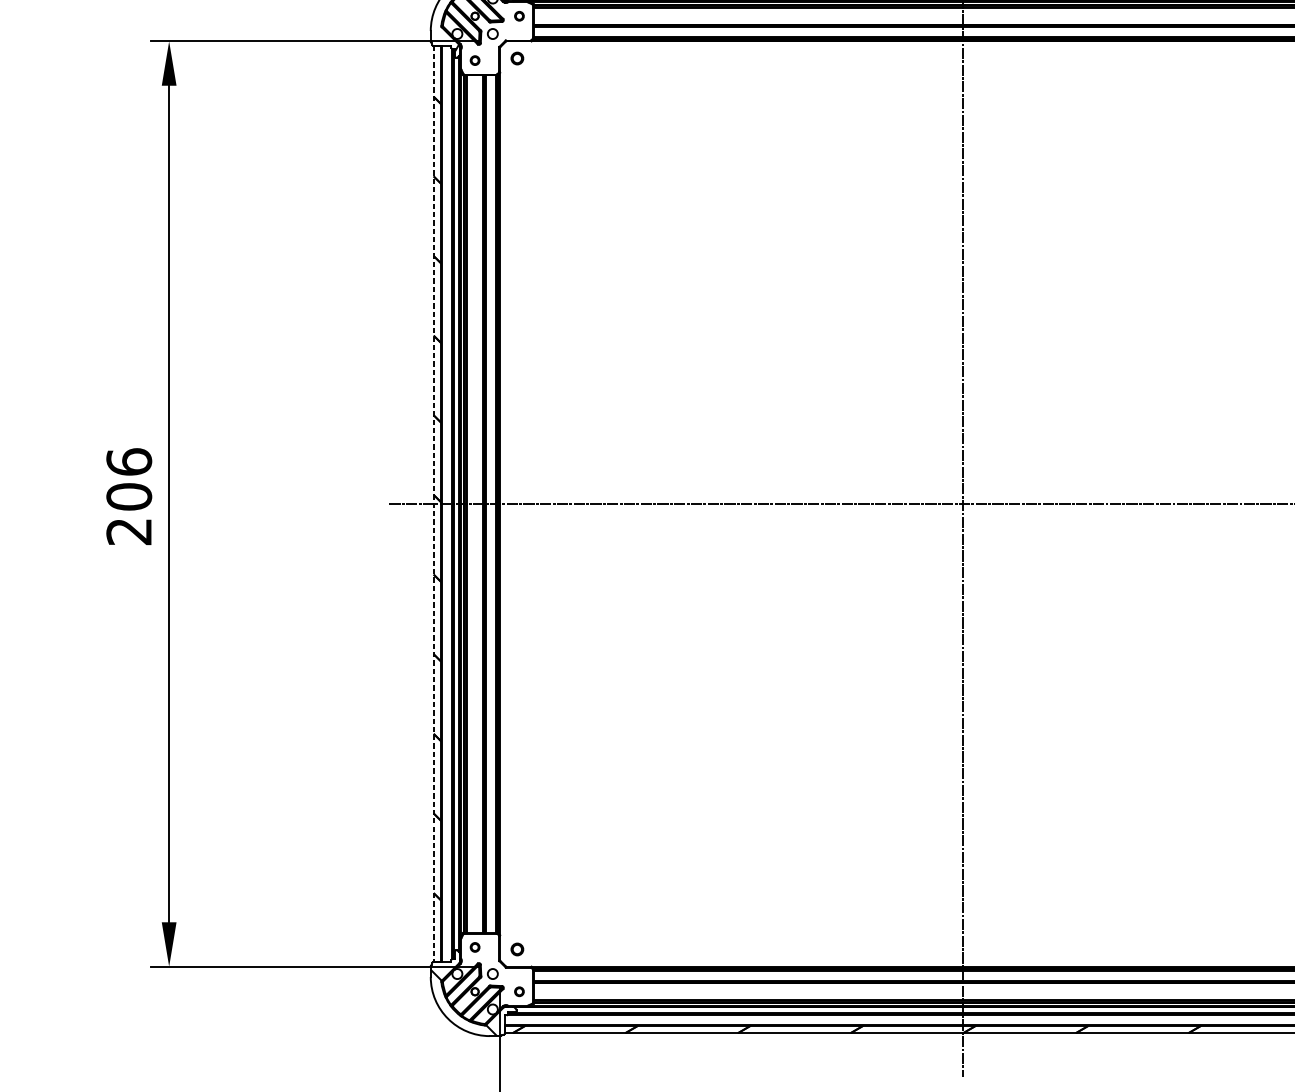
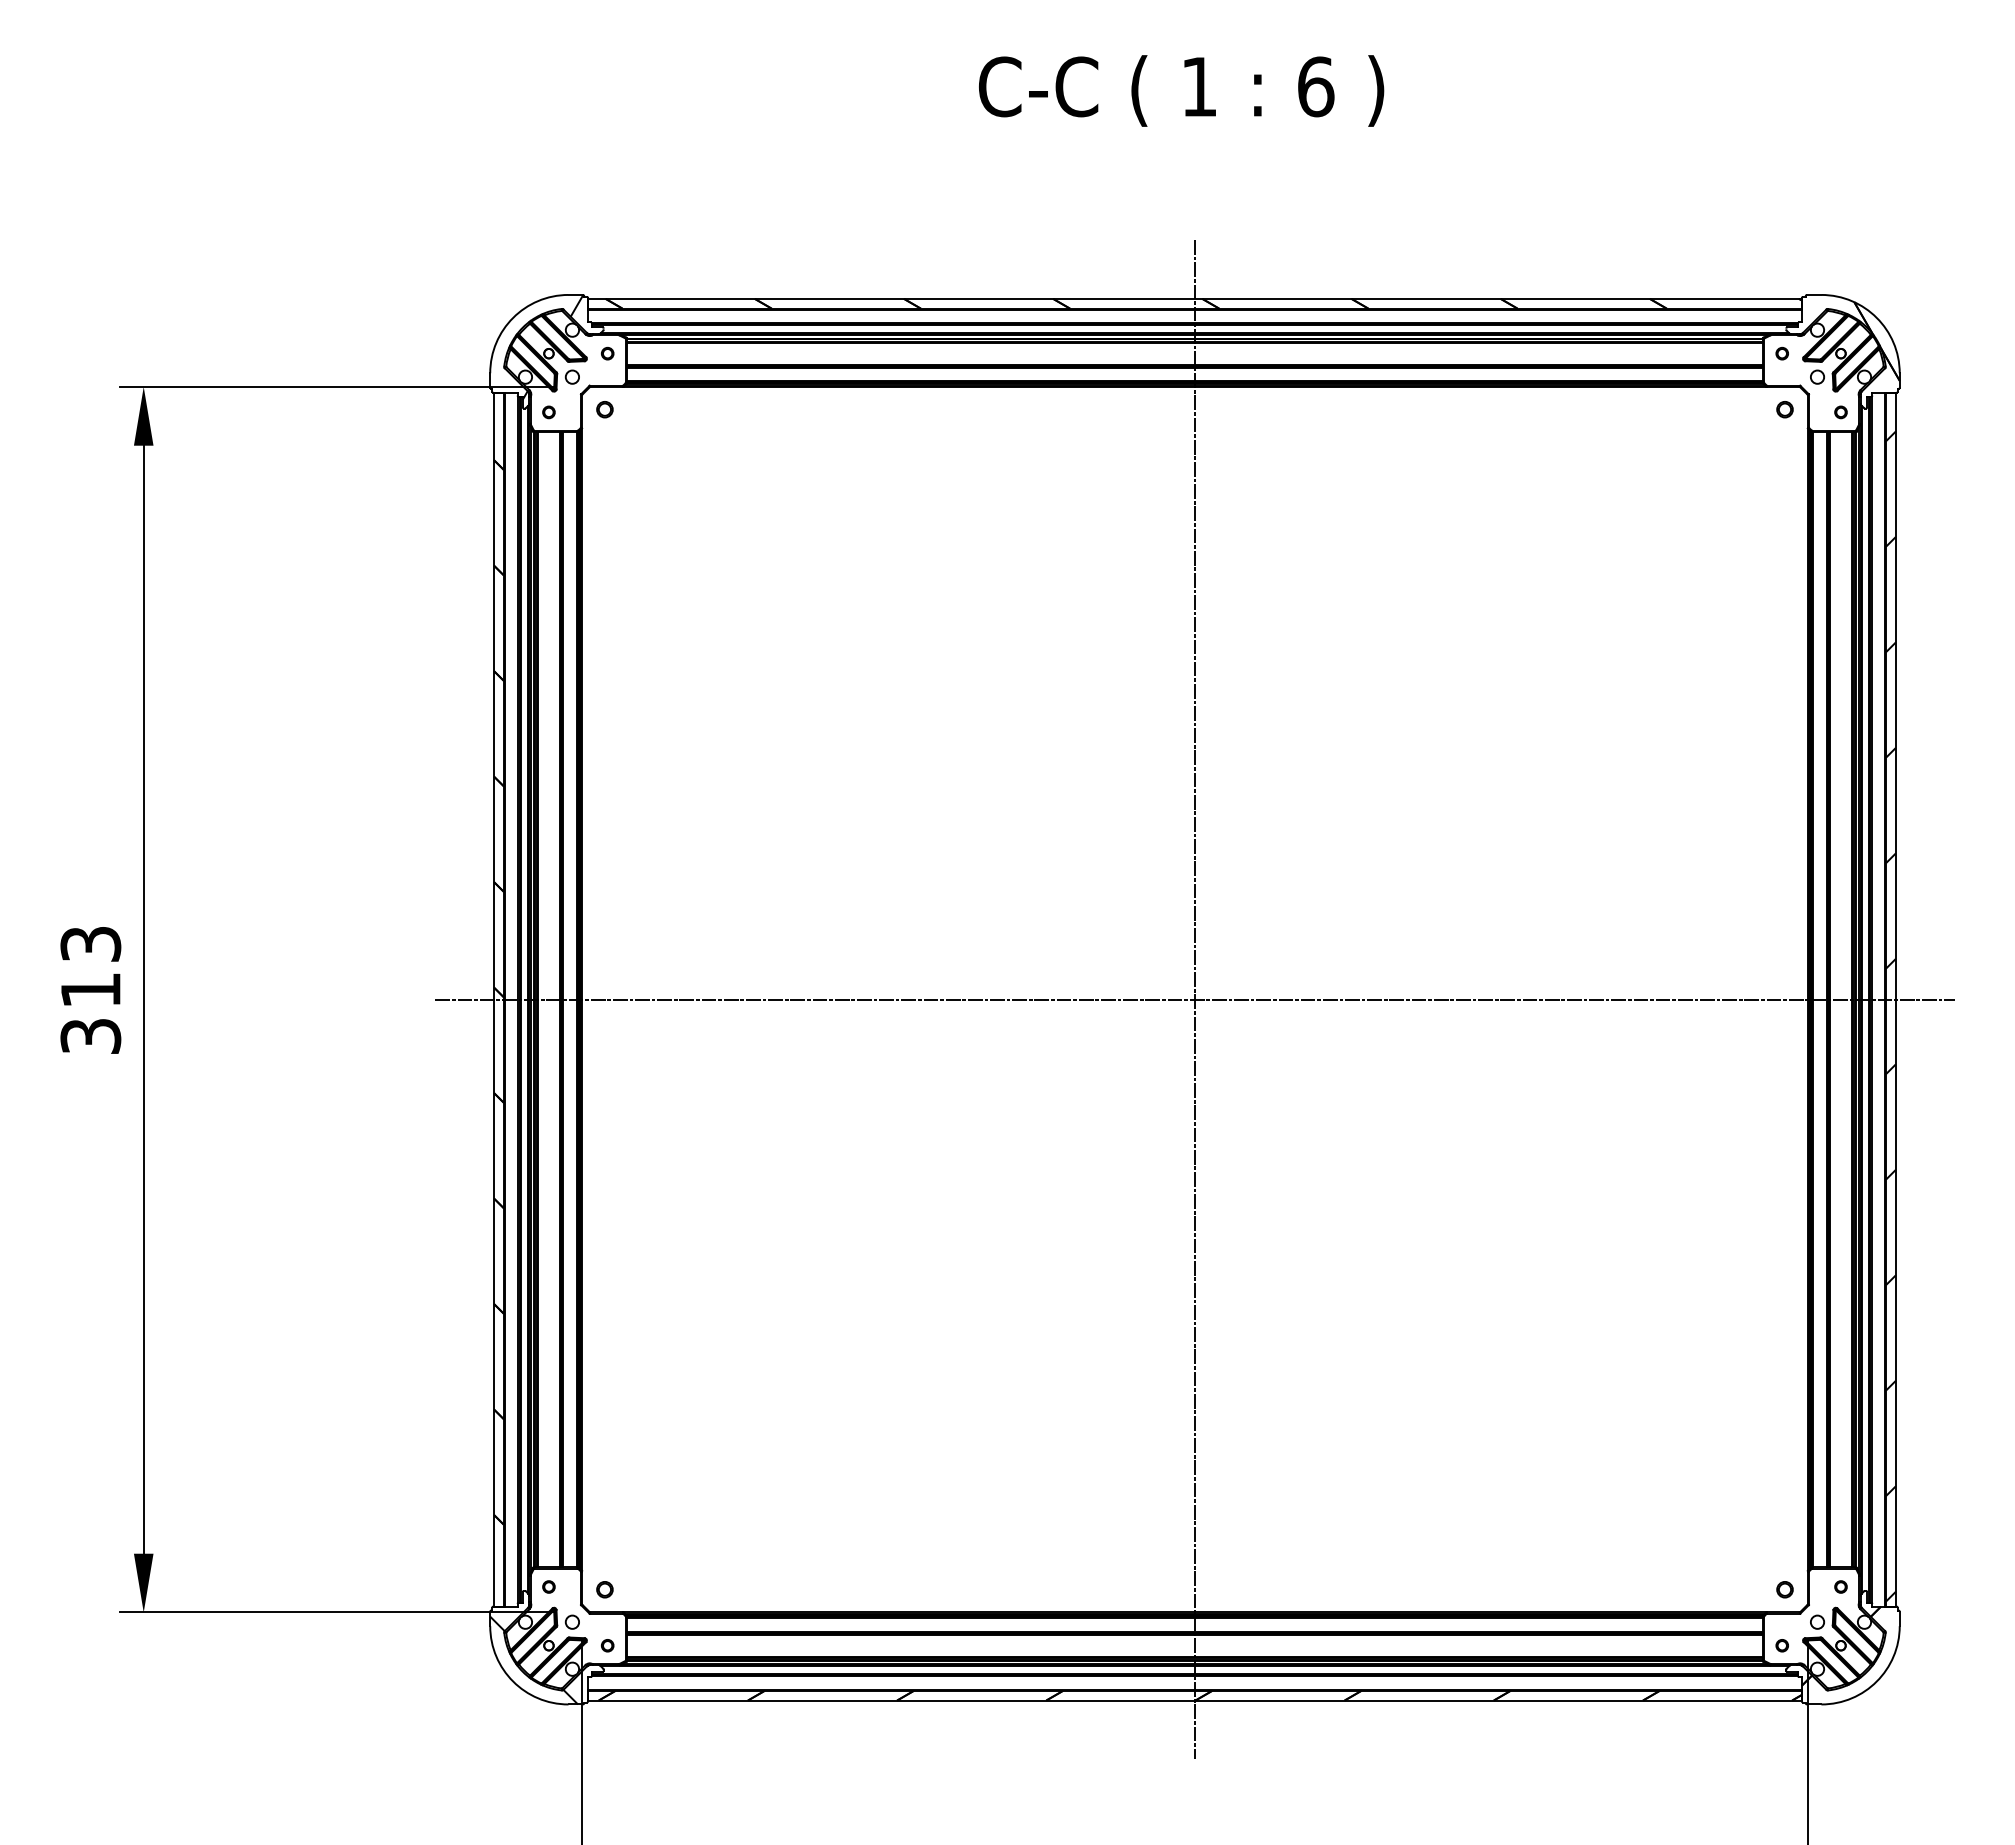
text: (128, 496) -> (90, 989), 206 -> 313
line: (434, 503) -> (494, 999), dashed -> solid

